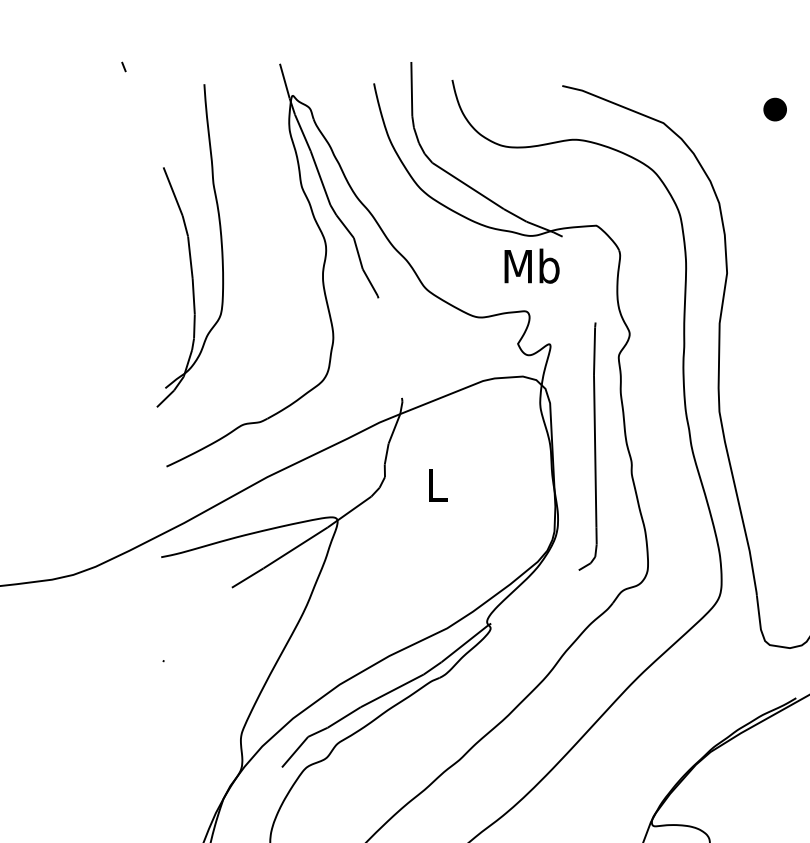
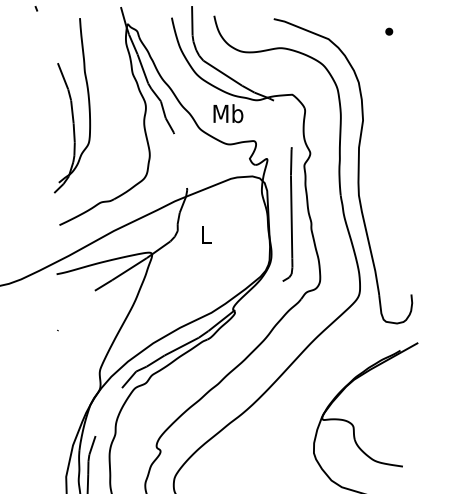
part: (775, 108) -> (389, 31), size x0.62
text: (532, 265) -> (228, 113), moved

